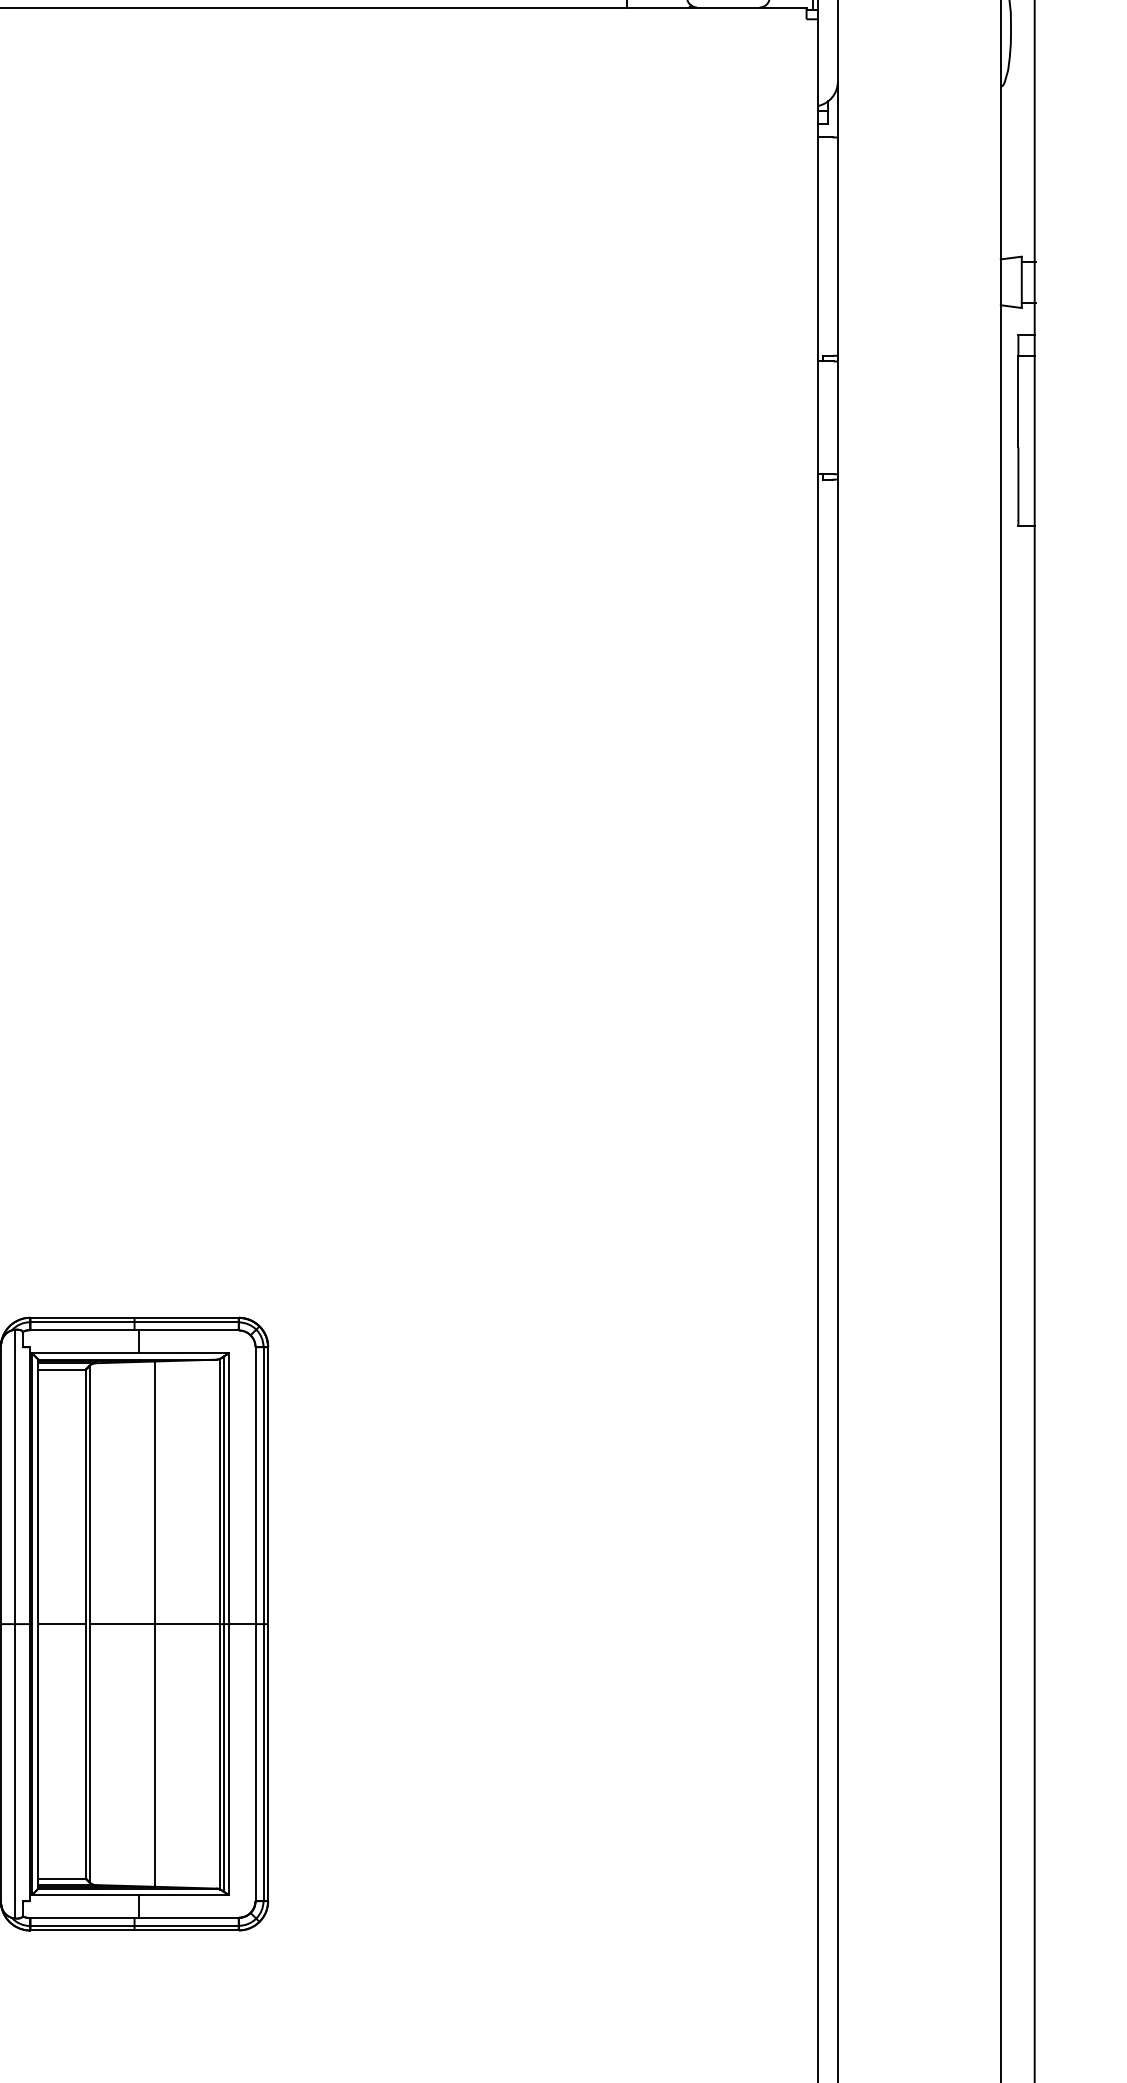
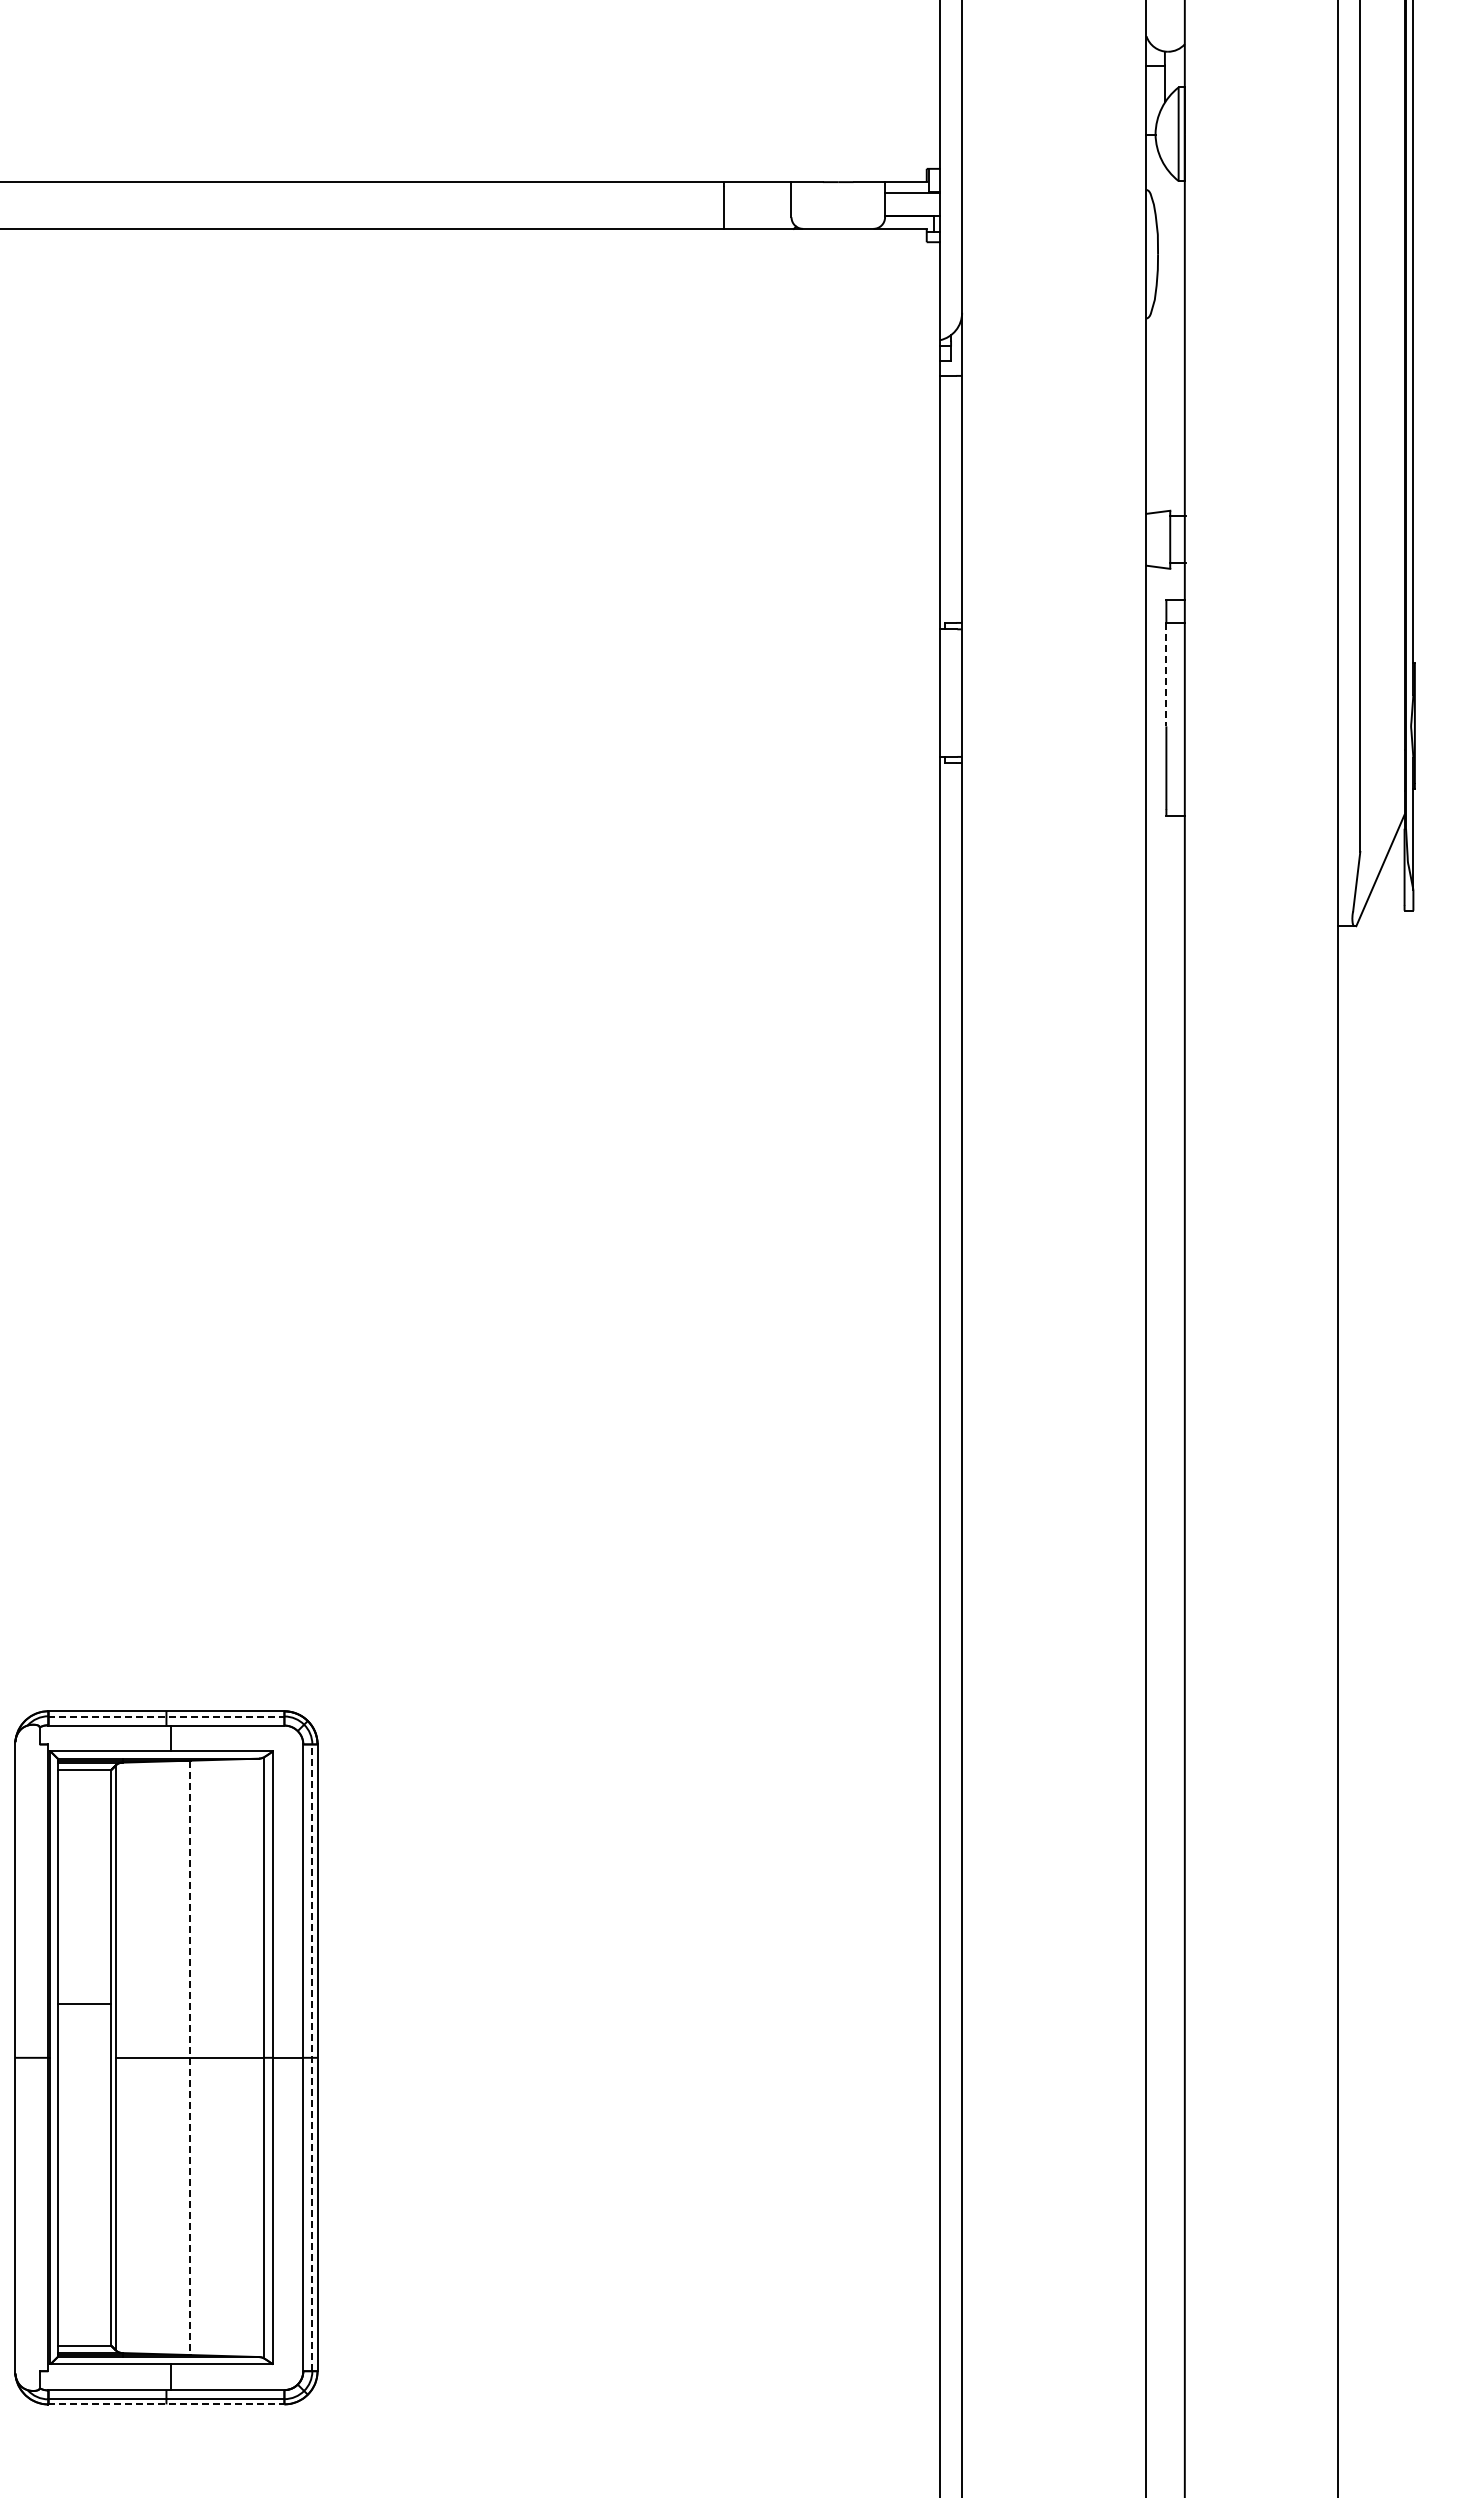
line: (1018, 401) -> (1166, 674), solid -> dashed
line: (134, 1322) -> (166, 1716), solid -> dashed
line: (14, 1623) -> (30, 2057), removed
line: (62, 1623) -> (84, 2003), moved
line: (224, 1623) -> (268, 2057), removed
line: (263, 1623) -> (312, 2057), solid -> dashed
line: (154, 1624) -> (189, 2058), solid -> dashed
line: (134, 1930) -> (166, 2404), solid -> dashed

